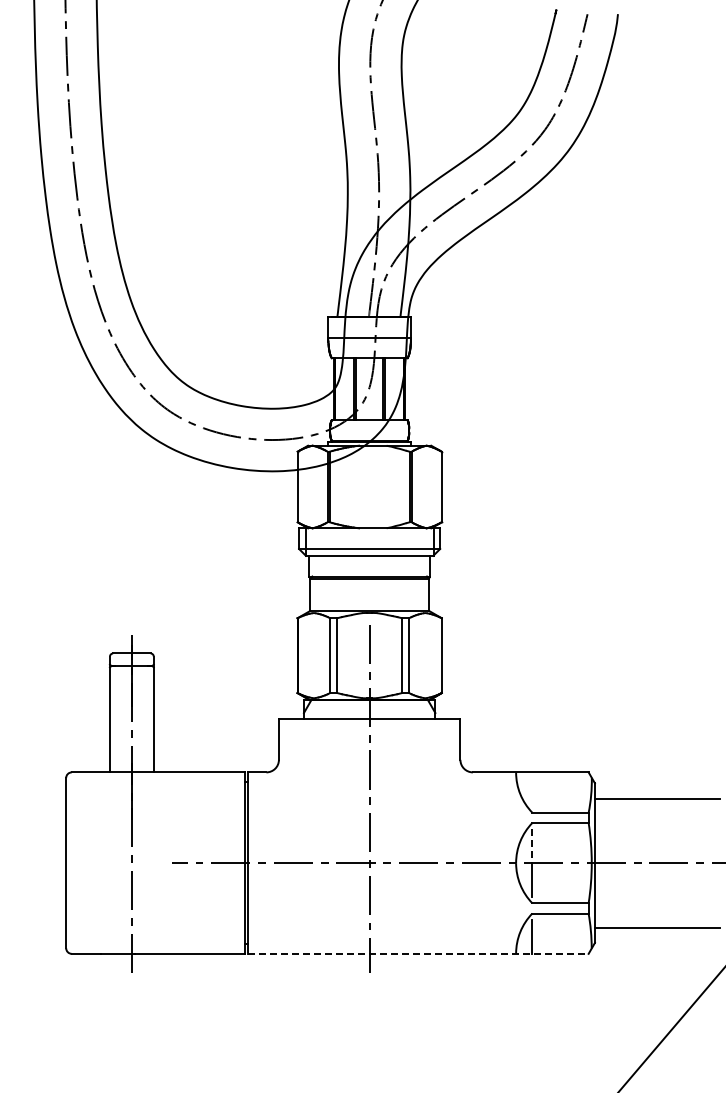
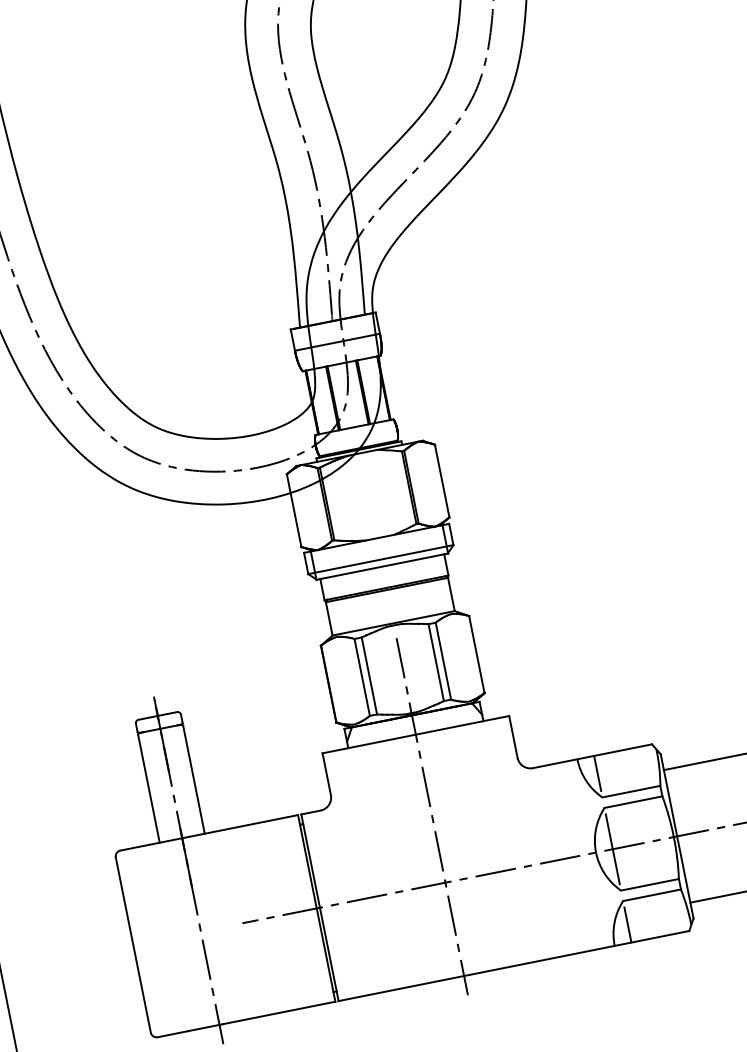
line: (532, 789) -> (597, 773), added
line: (532, 846) -> (609, 832), dashed -> solid
line: (418, 953) -> (514, 965), dashed -> solid

